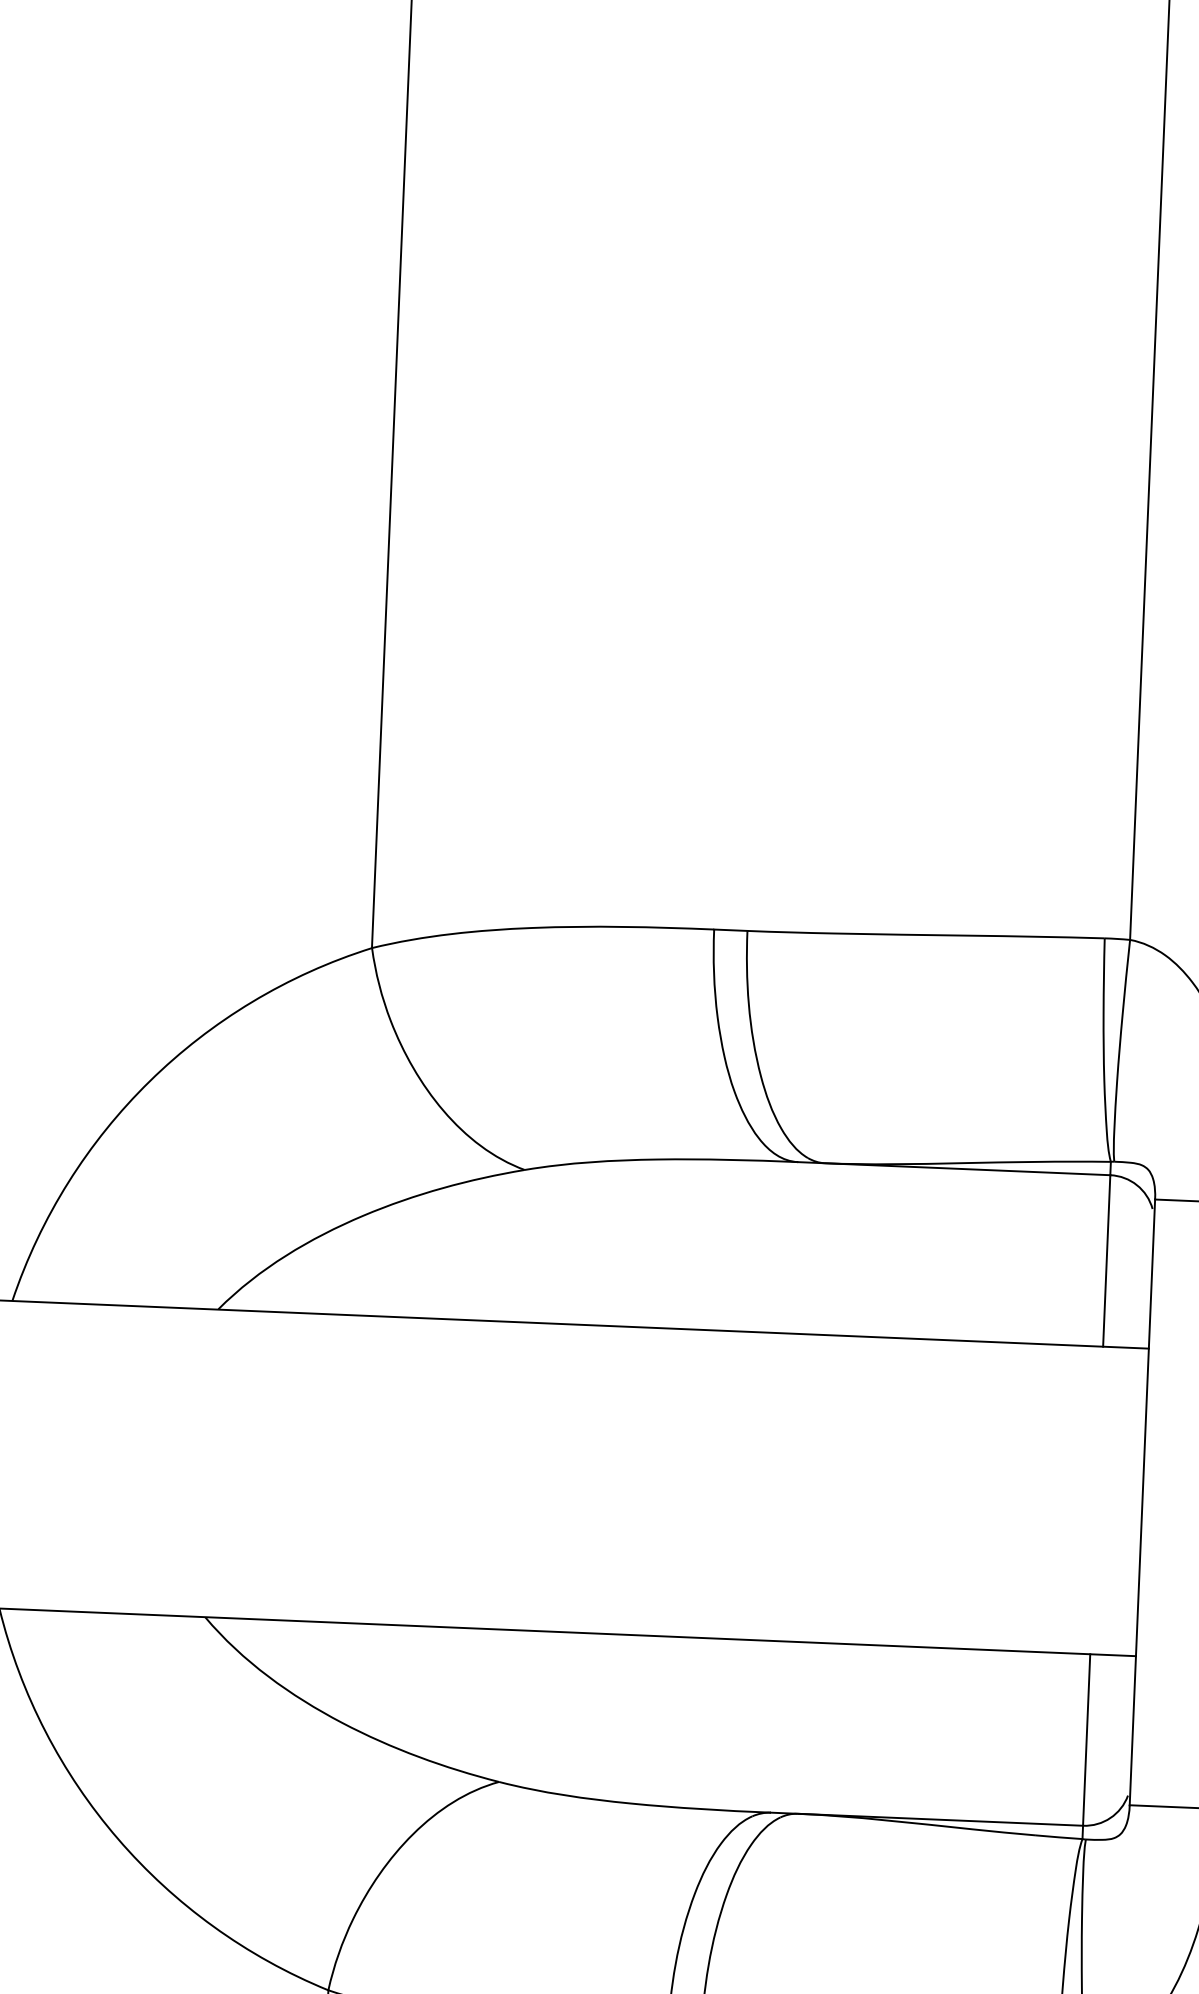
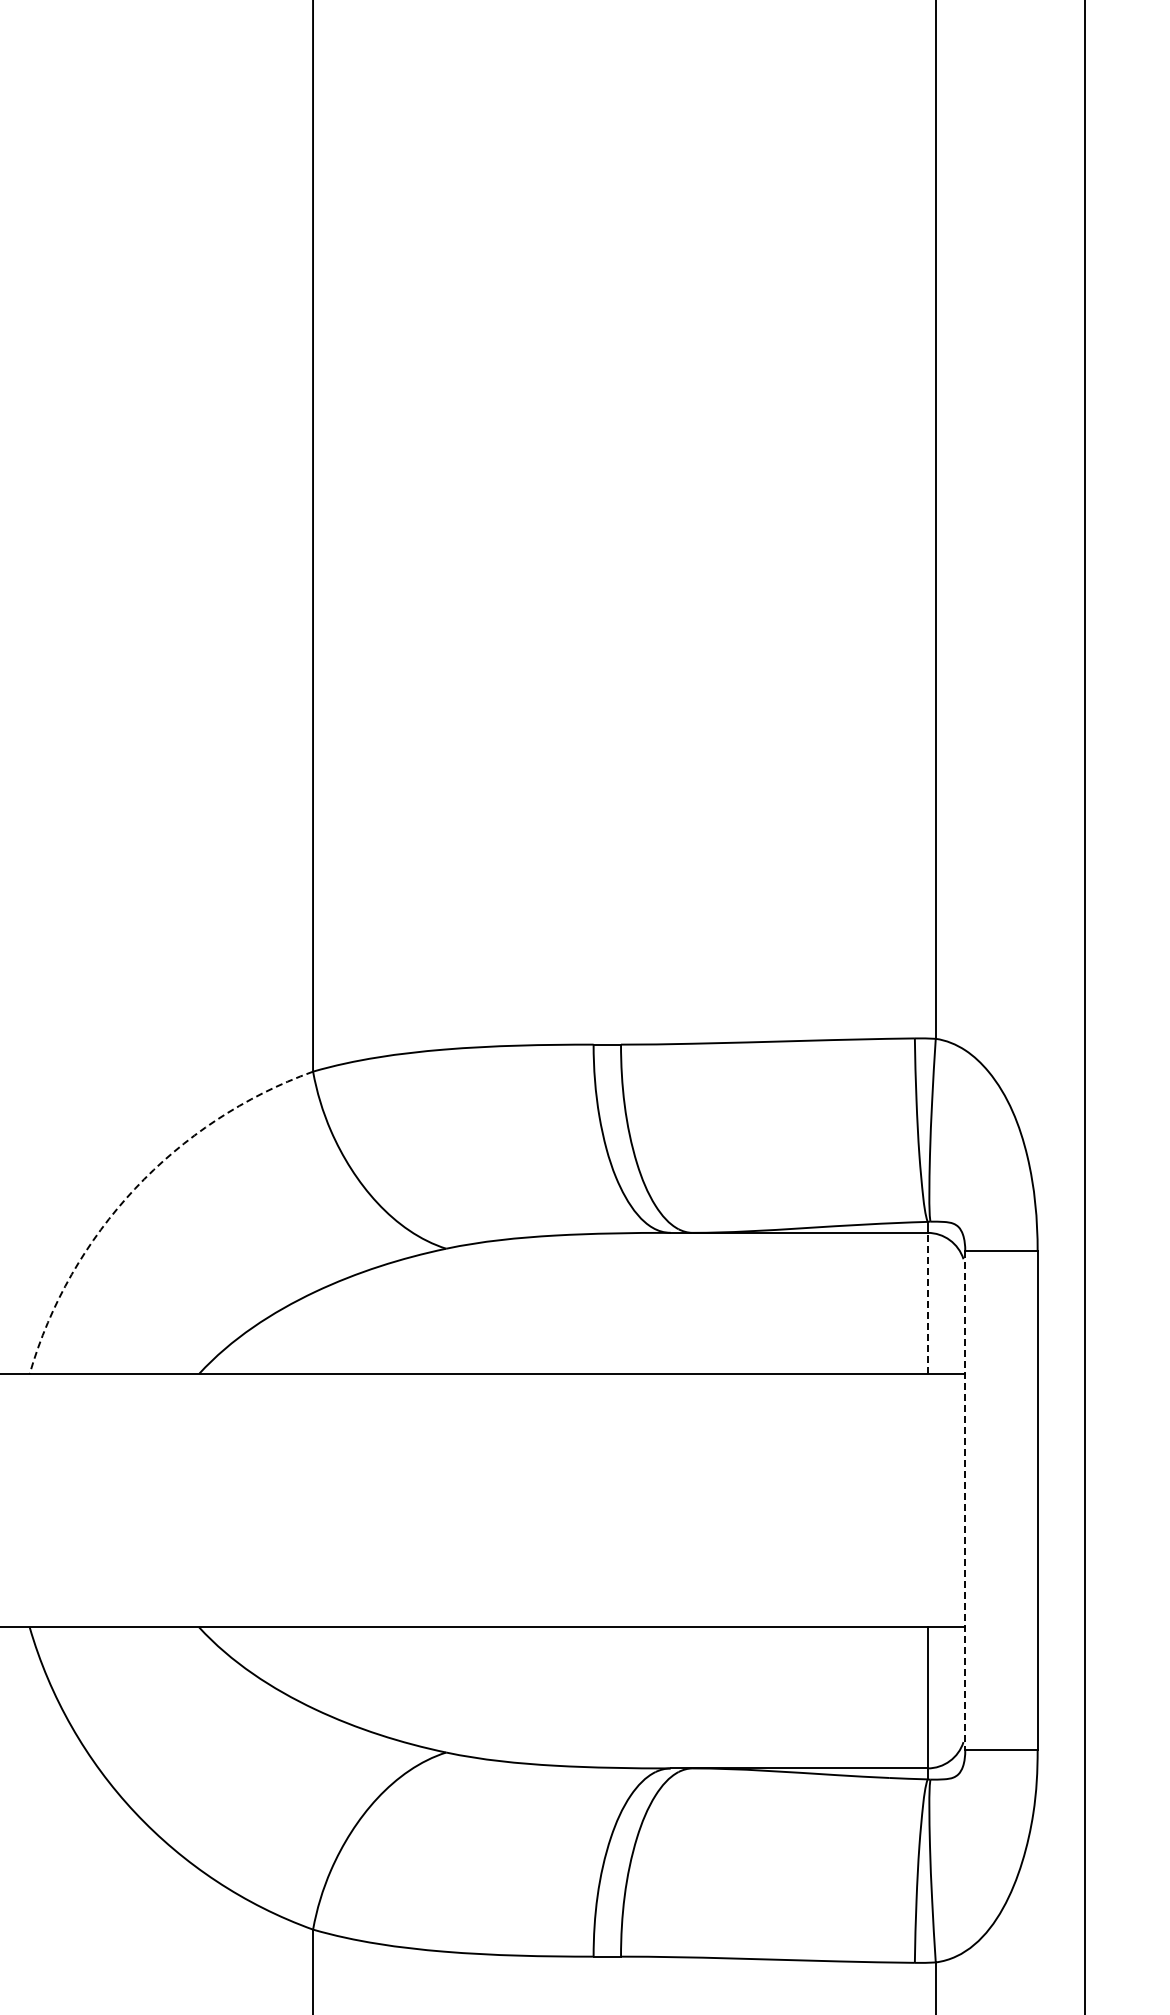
arc: (150, 1080) -> (135, 1188), solid -> dashed
line: (1106, 1260) -> (927, 1303), solid -> dashed
line: (1142, 1503) -> (965, 1501), solid -> dashed

